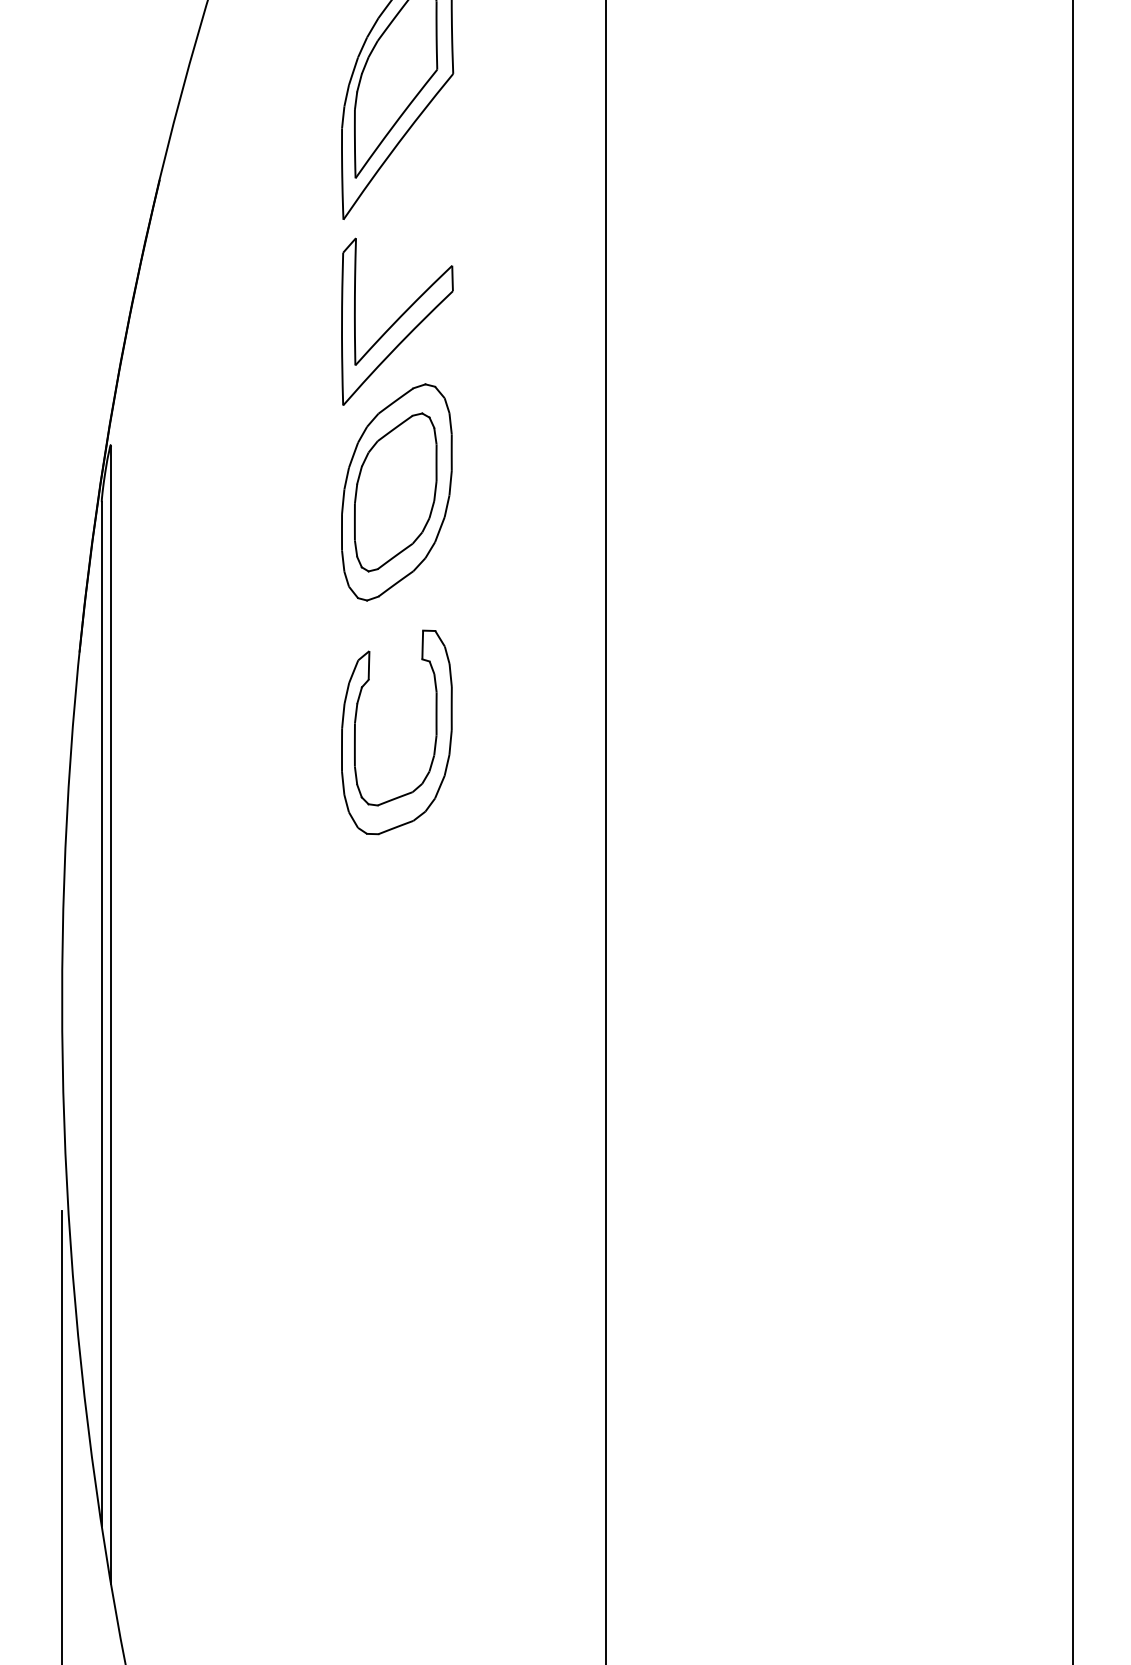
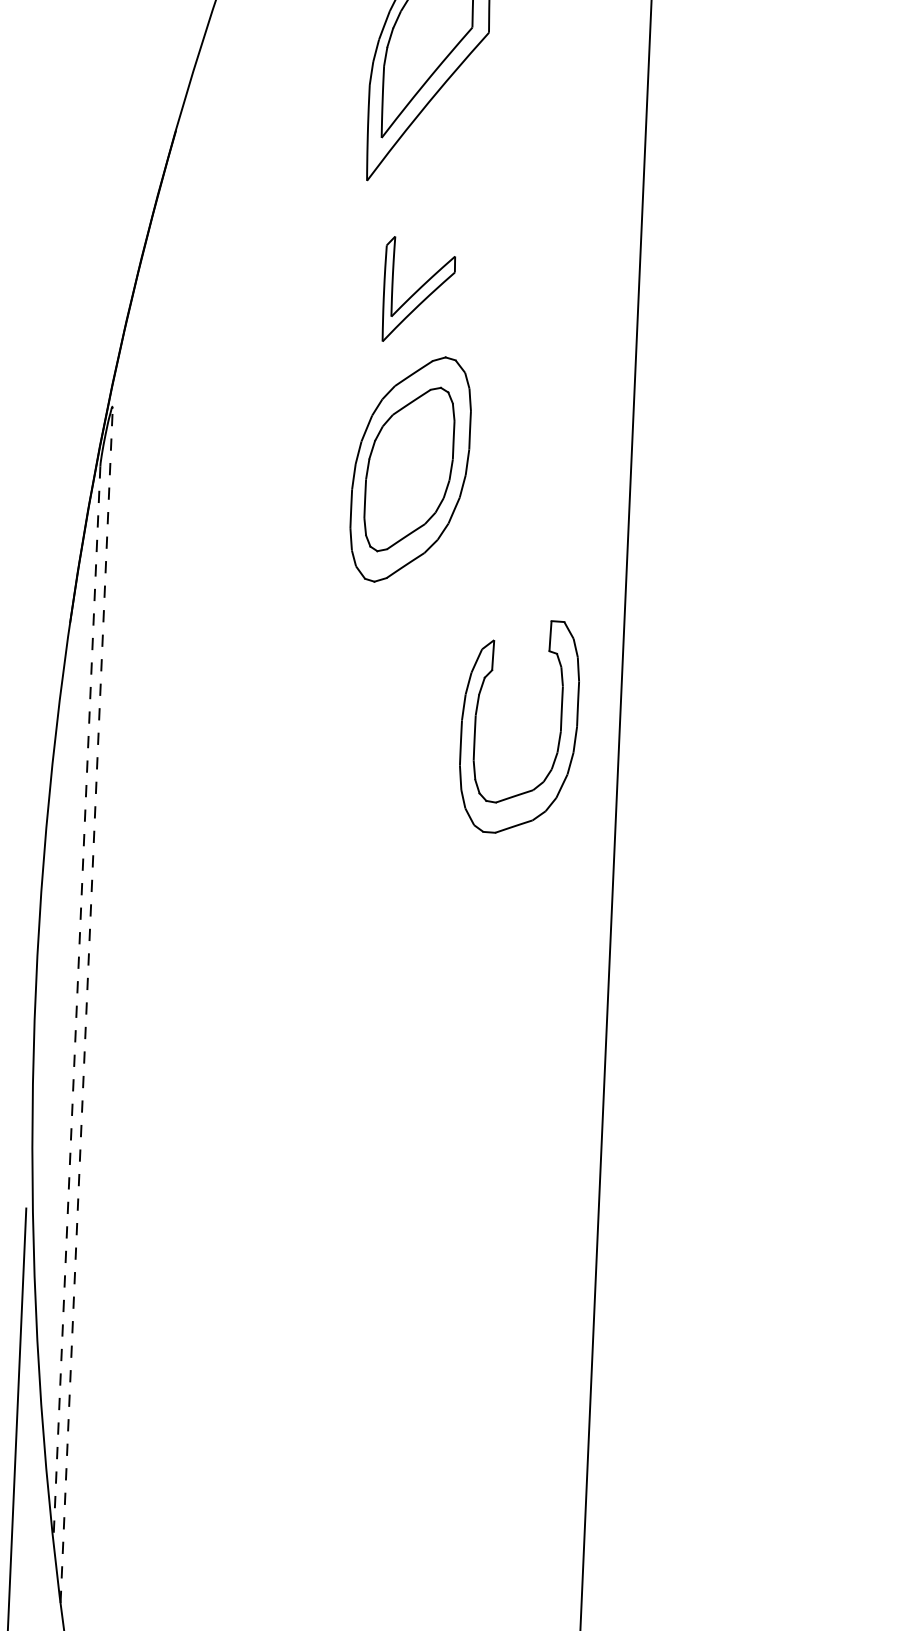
part: (397, 321) -> (419, 290), size x0.6
part: (435, 732) -> (559, 728), moved
line: (101, 1014) -> (76, 1004), solid -> dashed
line: (111, 1015) -> (87, 1005), solid -> dashed

